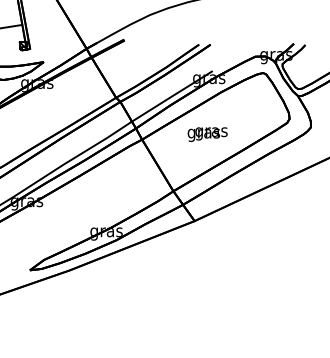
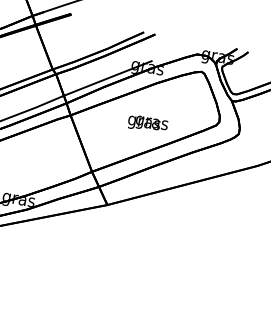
text: (207, 134) -> (147, 124), moved

